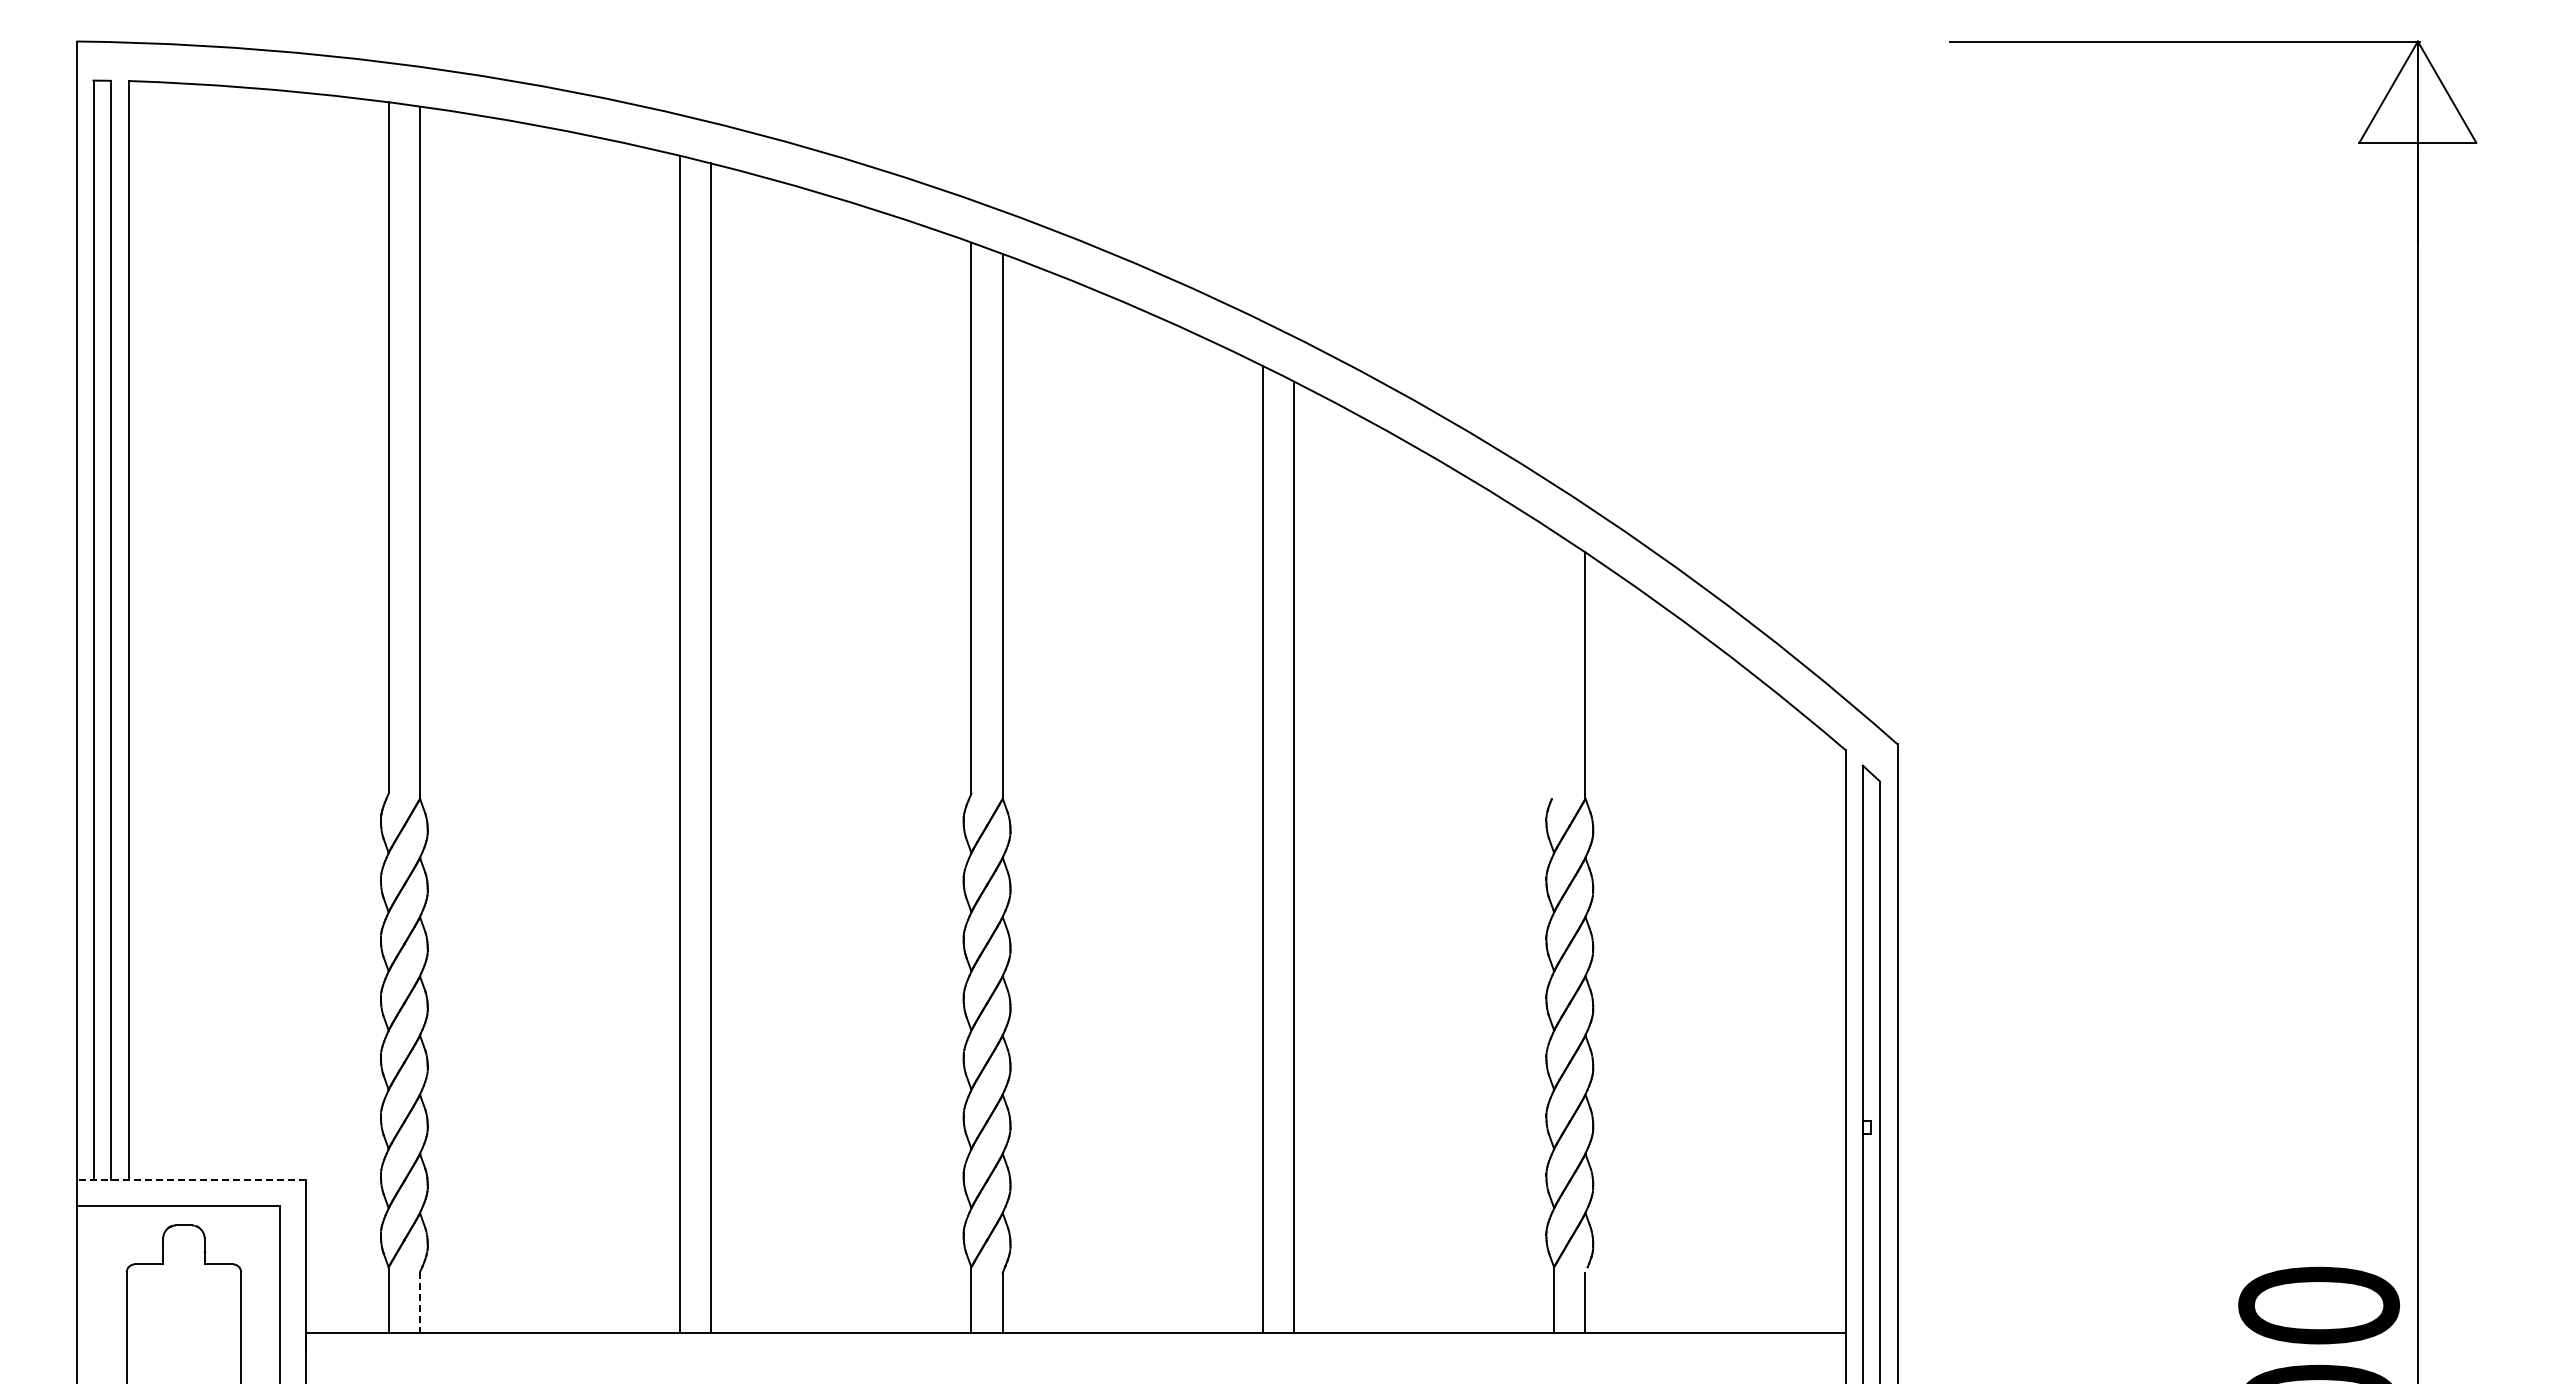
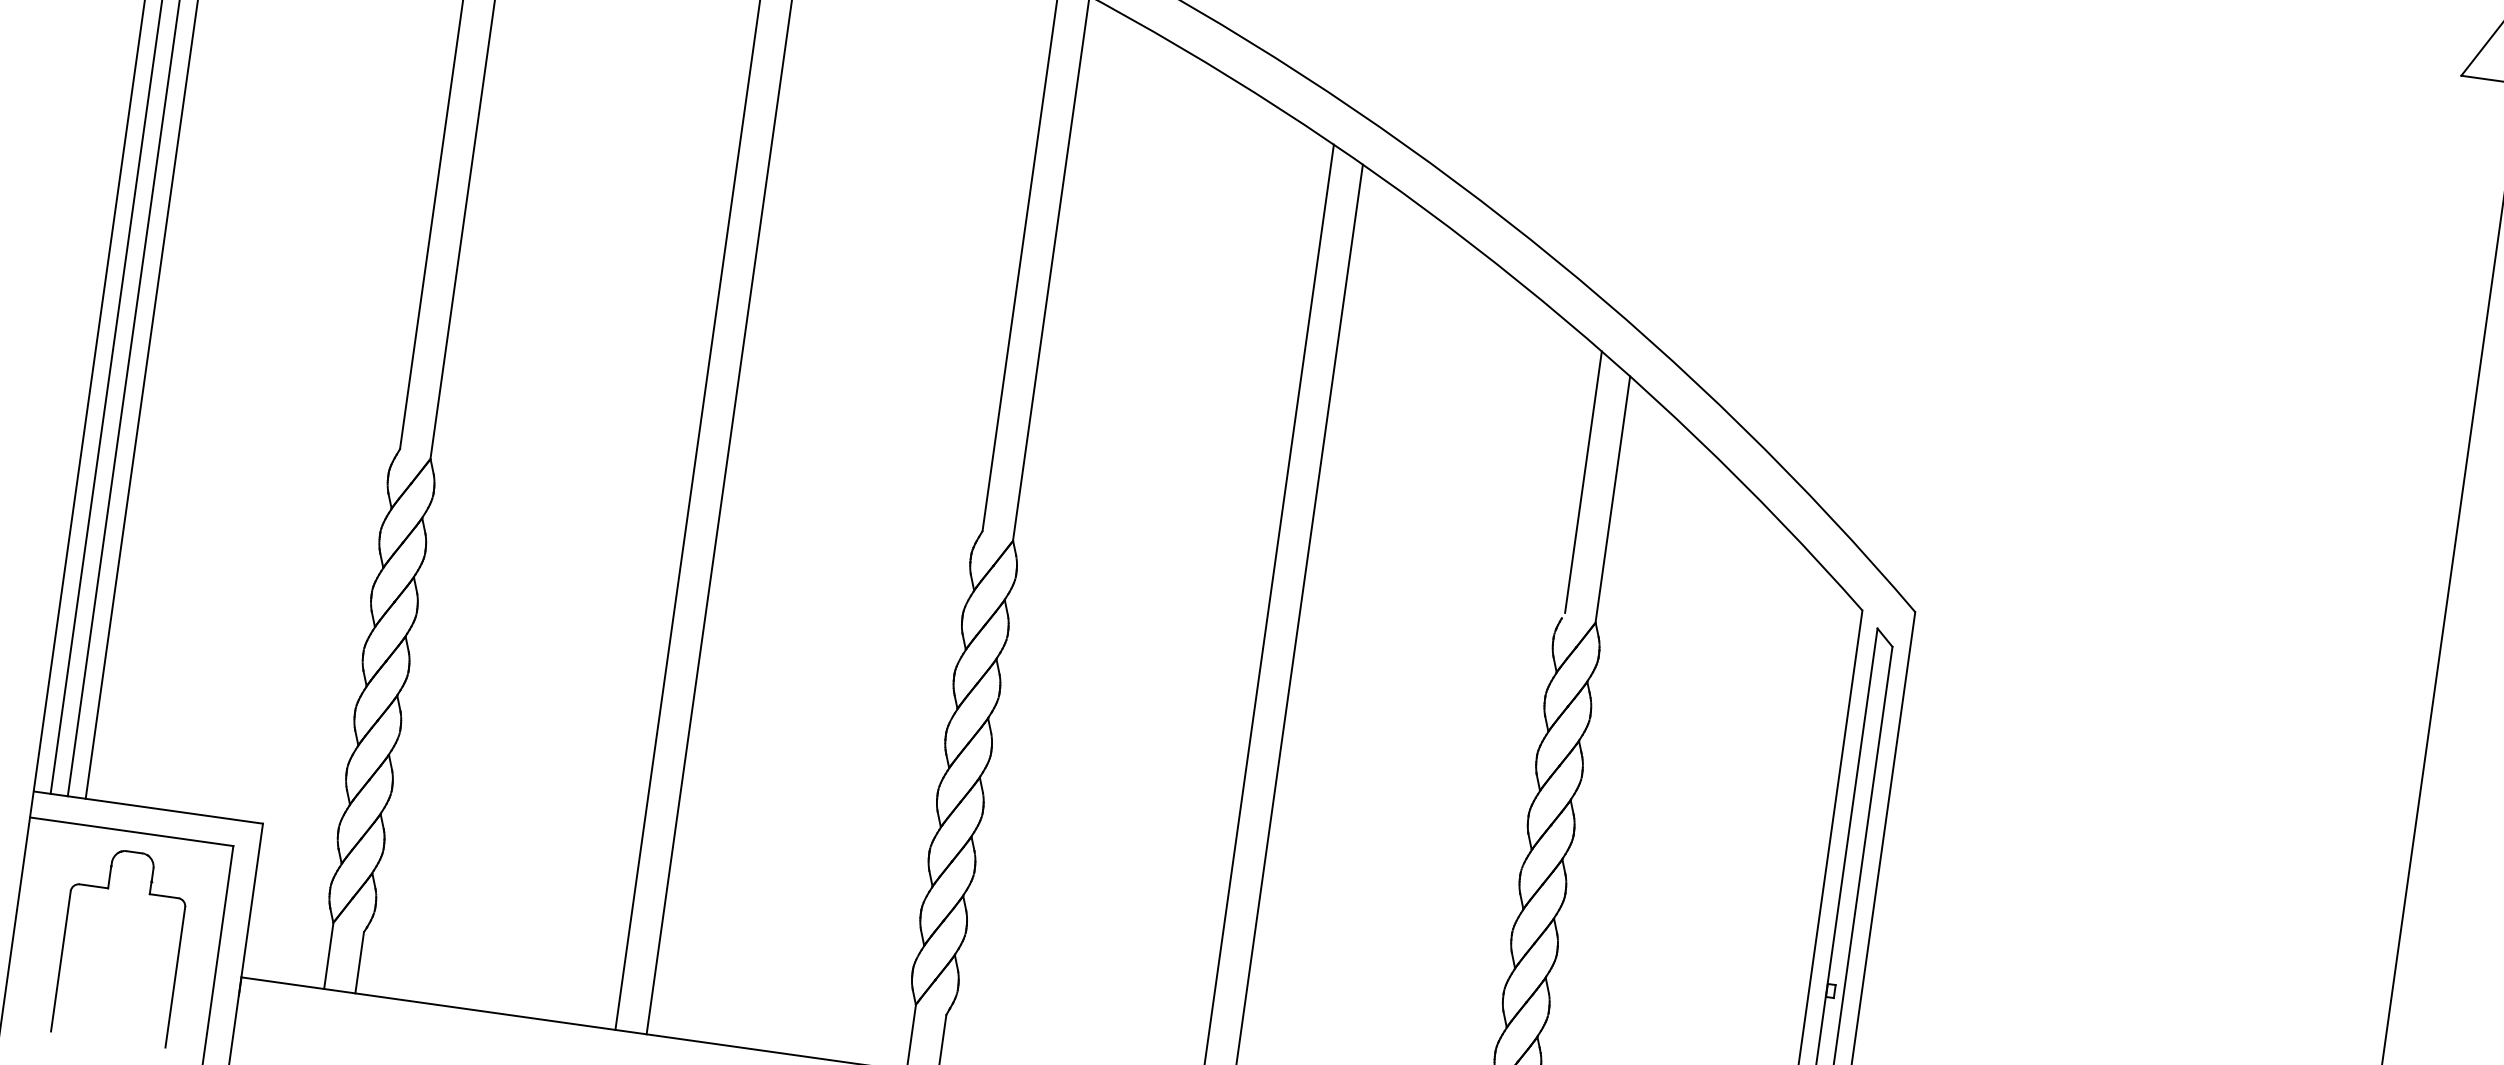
line: (1554, 662) -> (1583, 482), added
line: (190, 1179) -> (147, 807), dashed -> solid
line: (419, 1302) -> (359, 962), dashed -> solid

